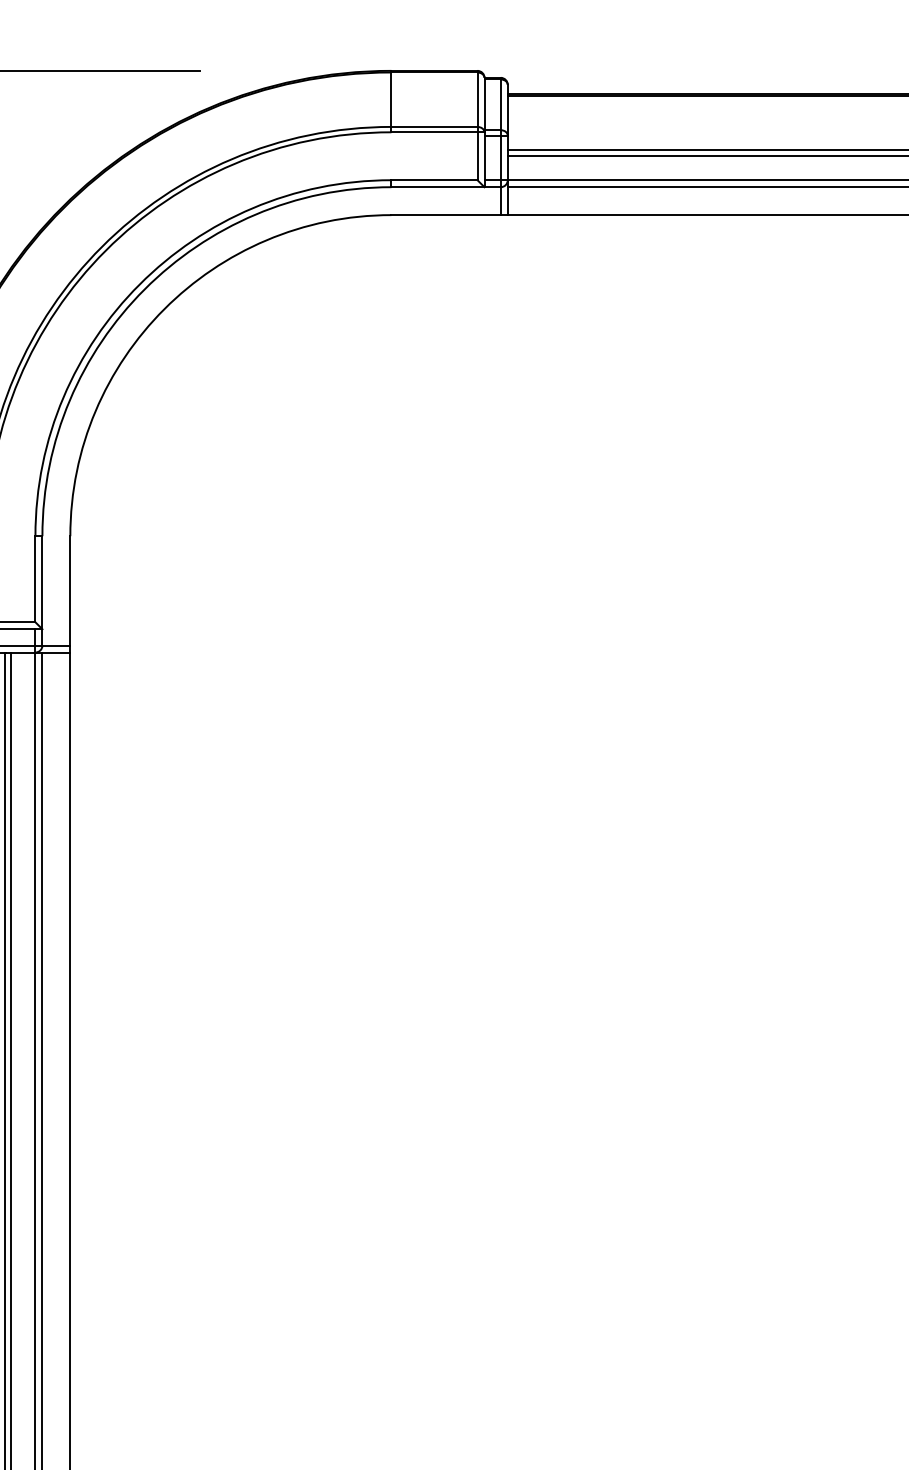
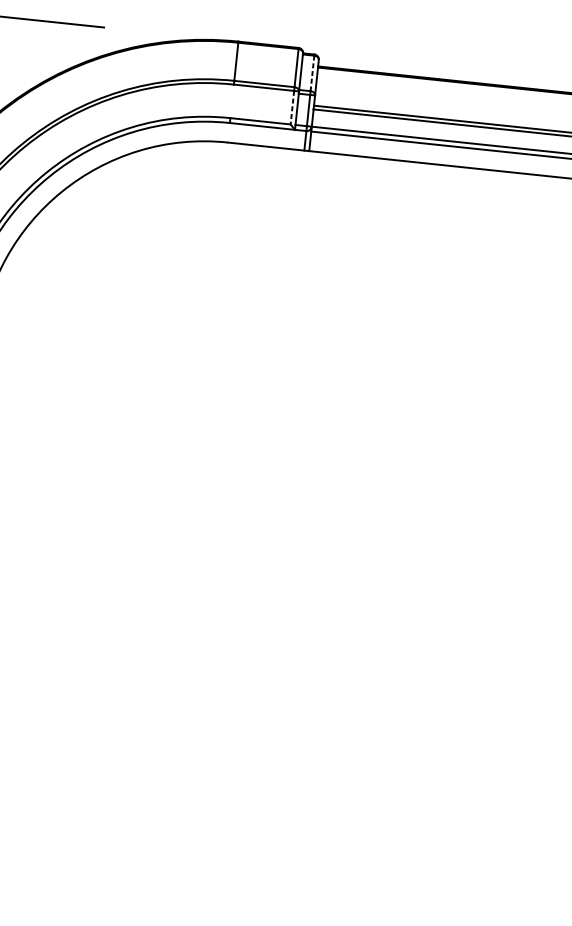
line: (500, 105) -> (312, 73), solid -> dashed
line: (477, 156) -> (292, 107), solid -> dashed

